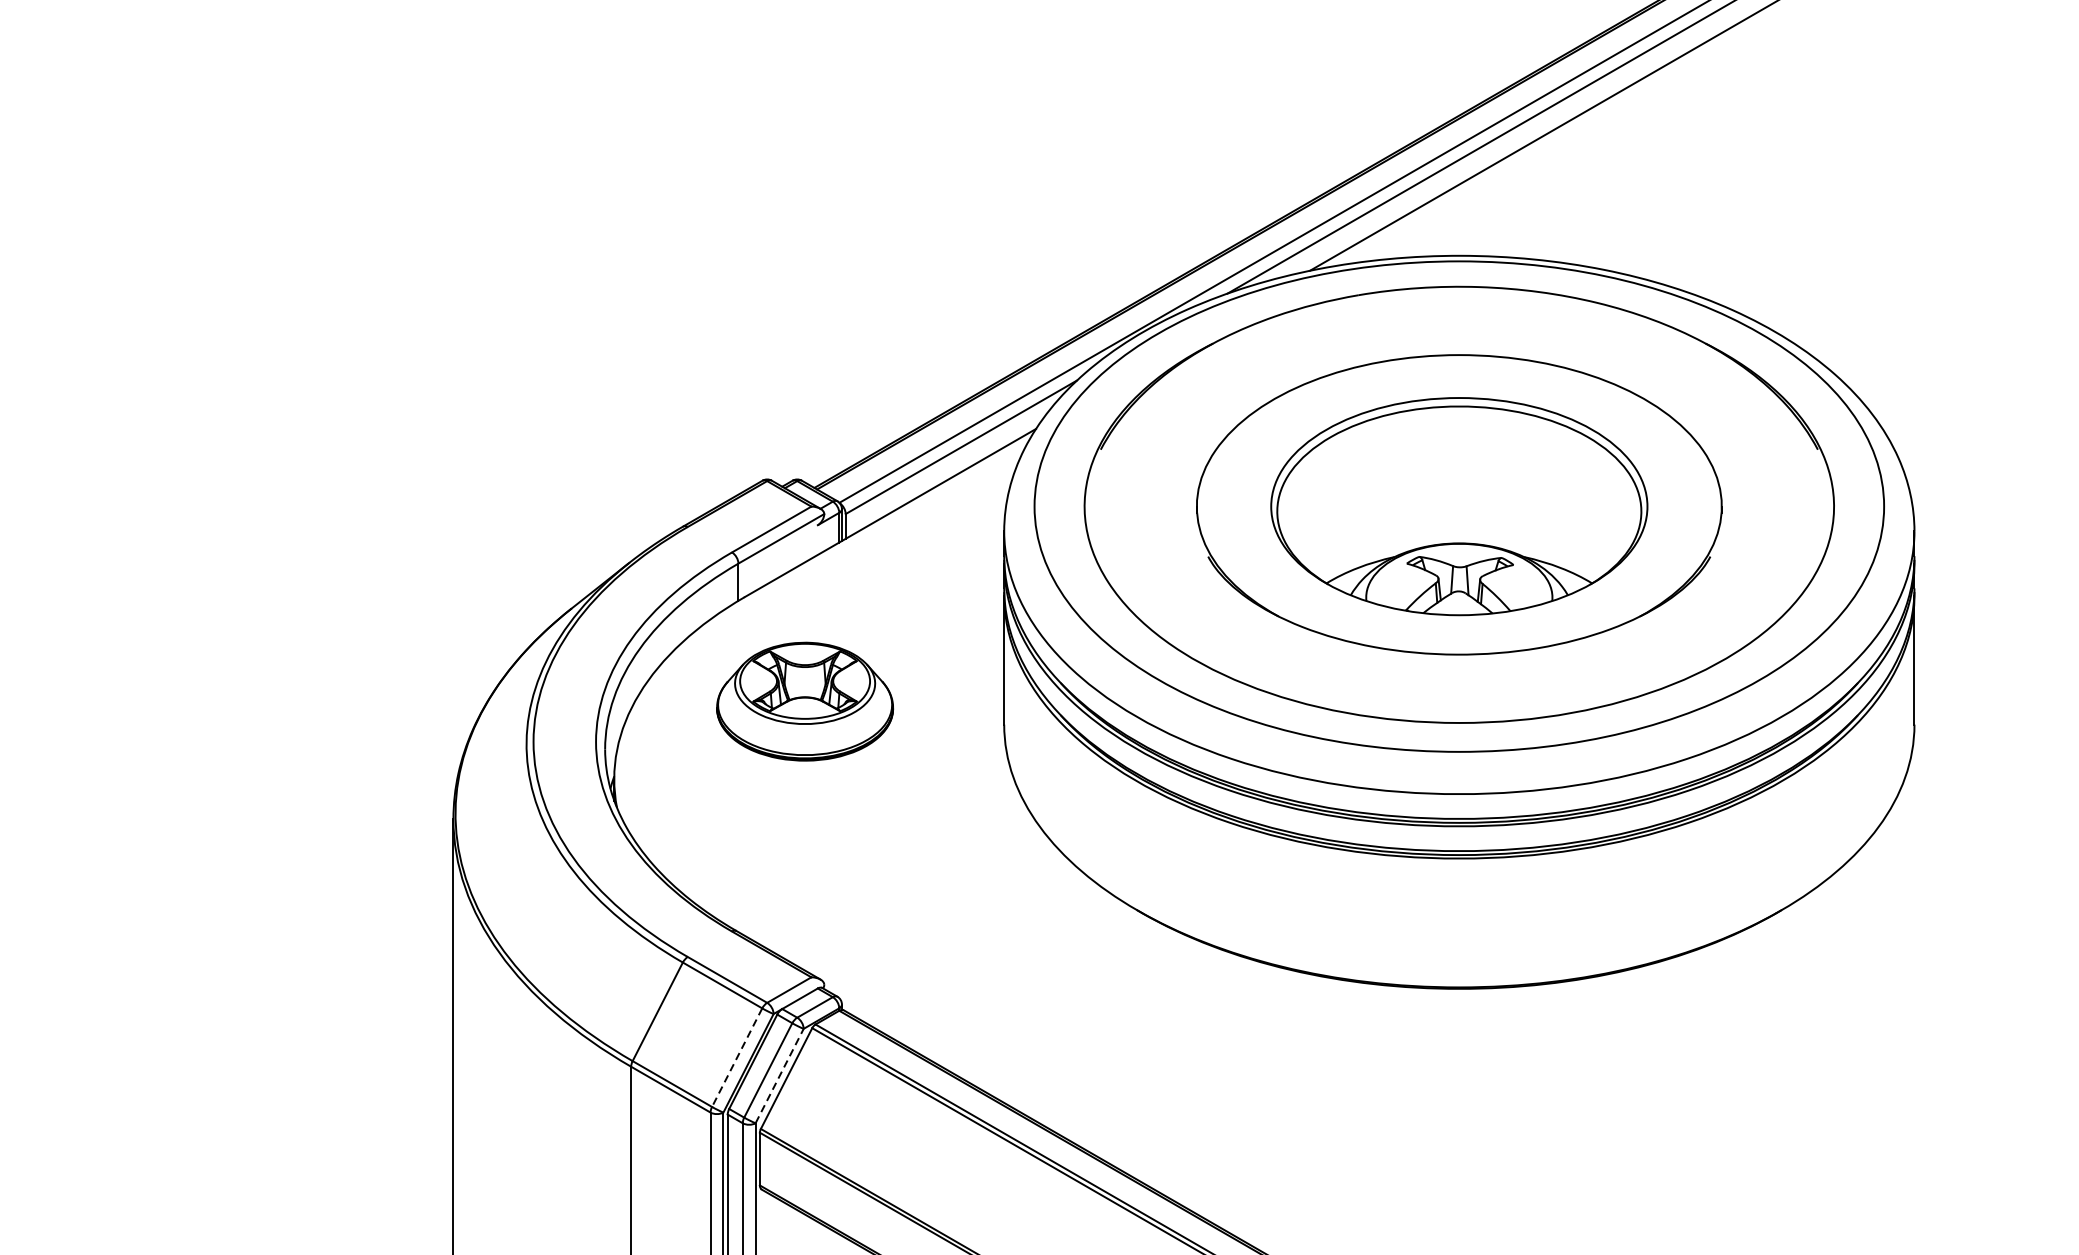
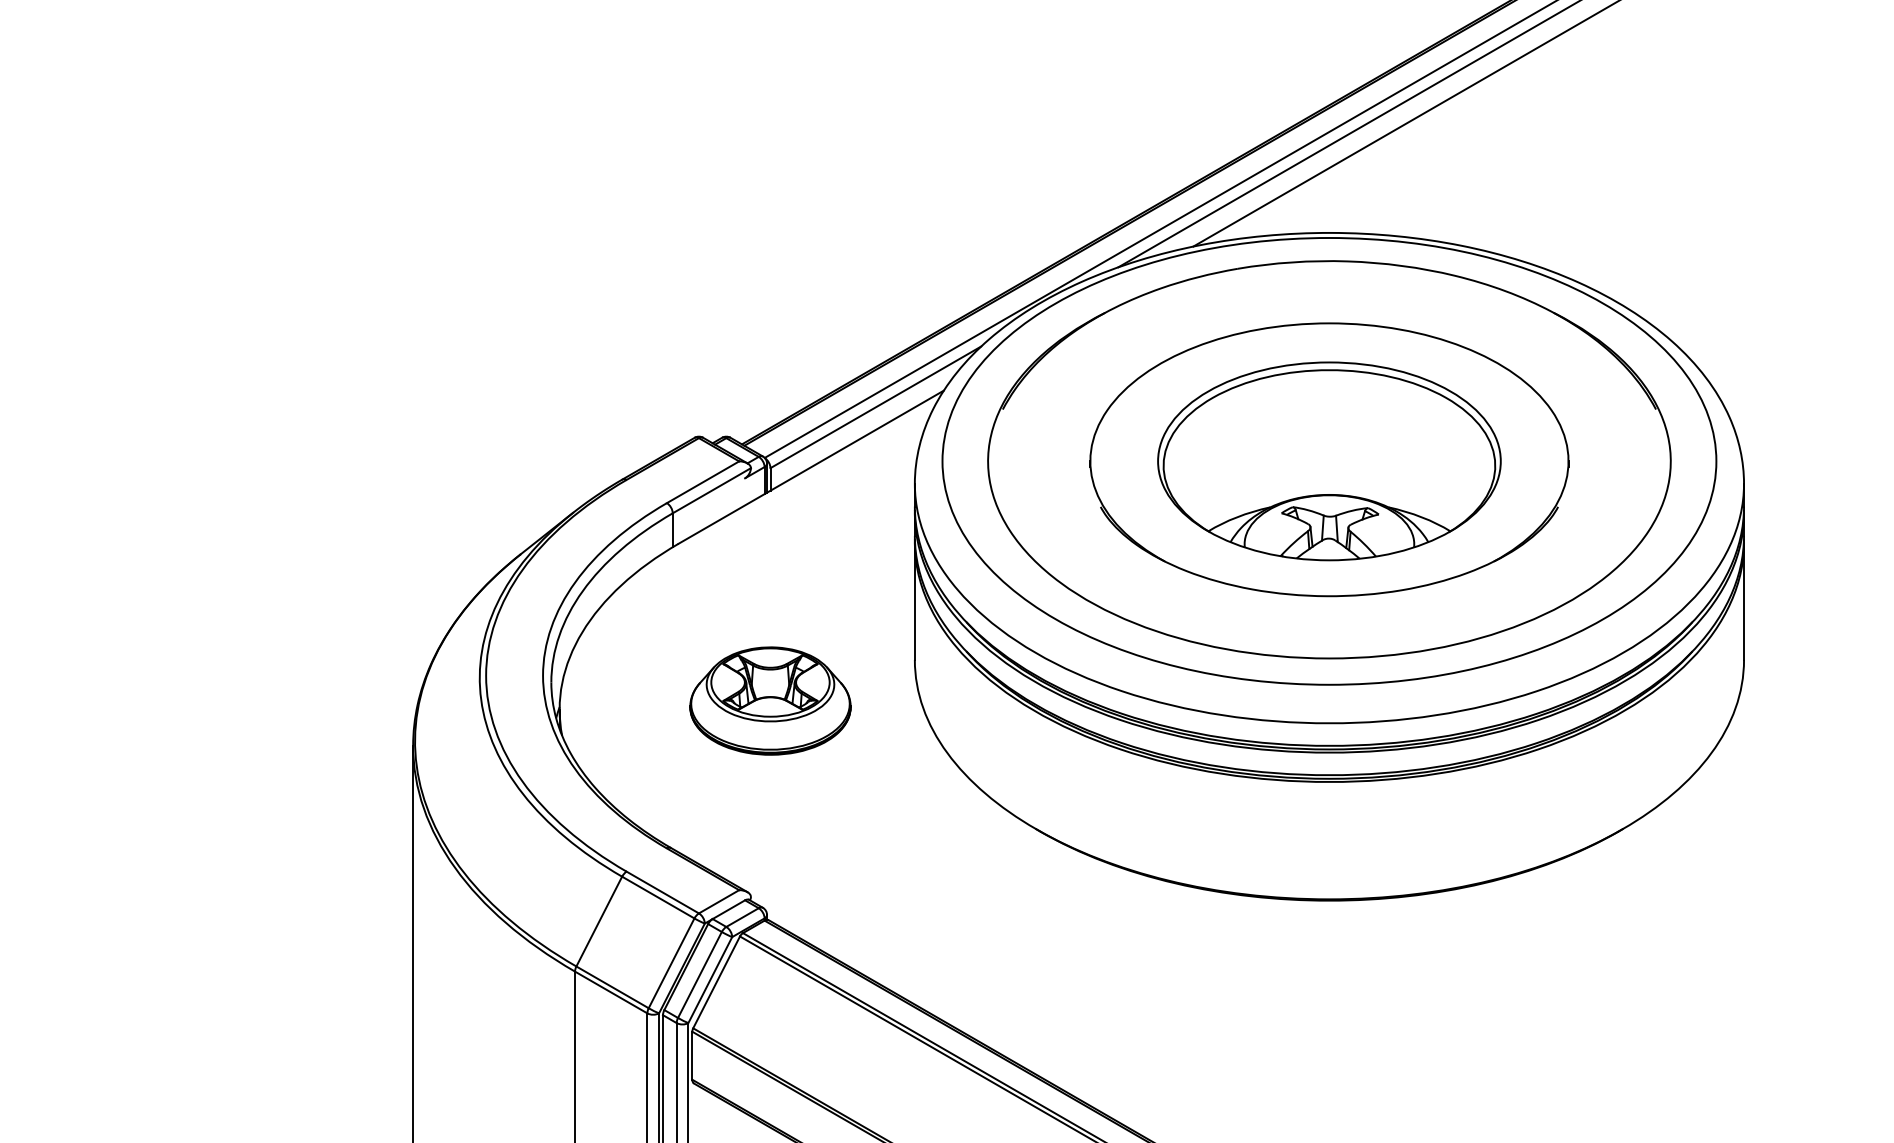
part: (805, 701) -> (770, 700), moved
line: (737, 1057) -> (671, 963), dashed -> solid
line: (779, 1075) -> (710, 979), dashed -> solid

